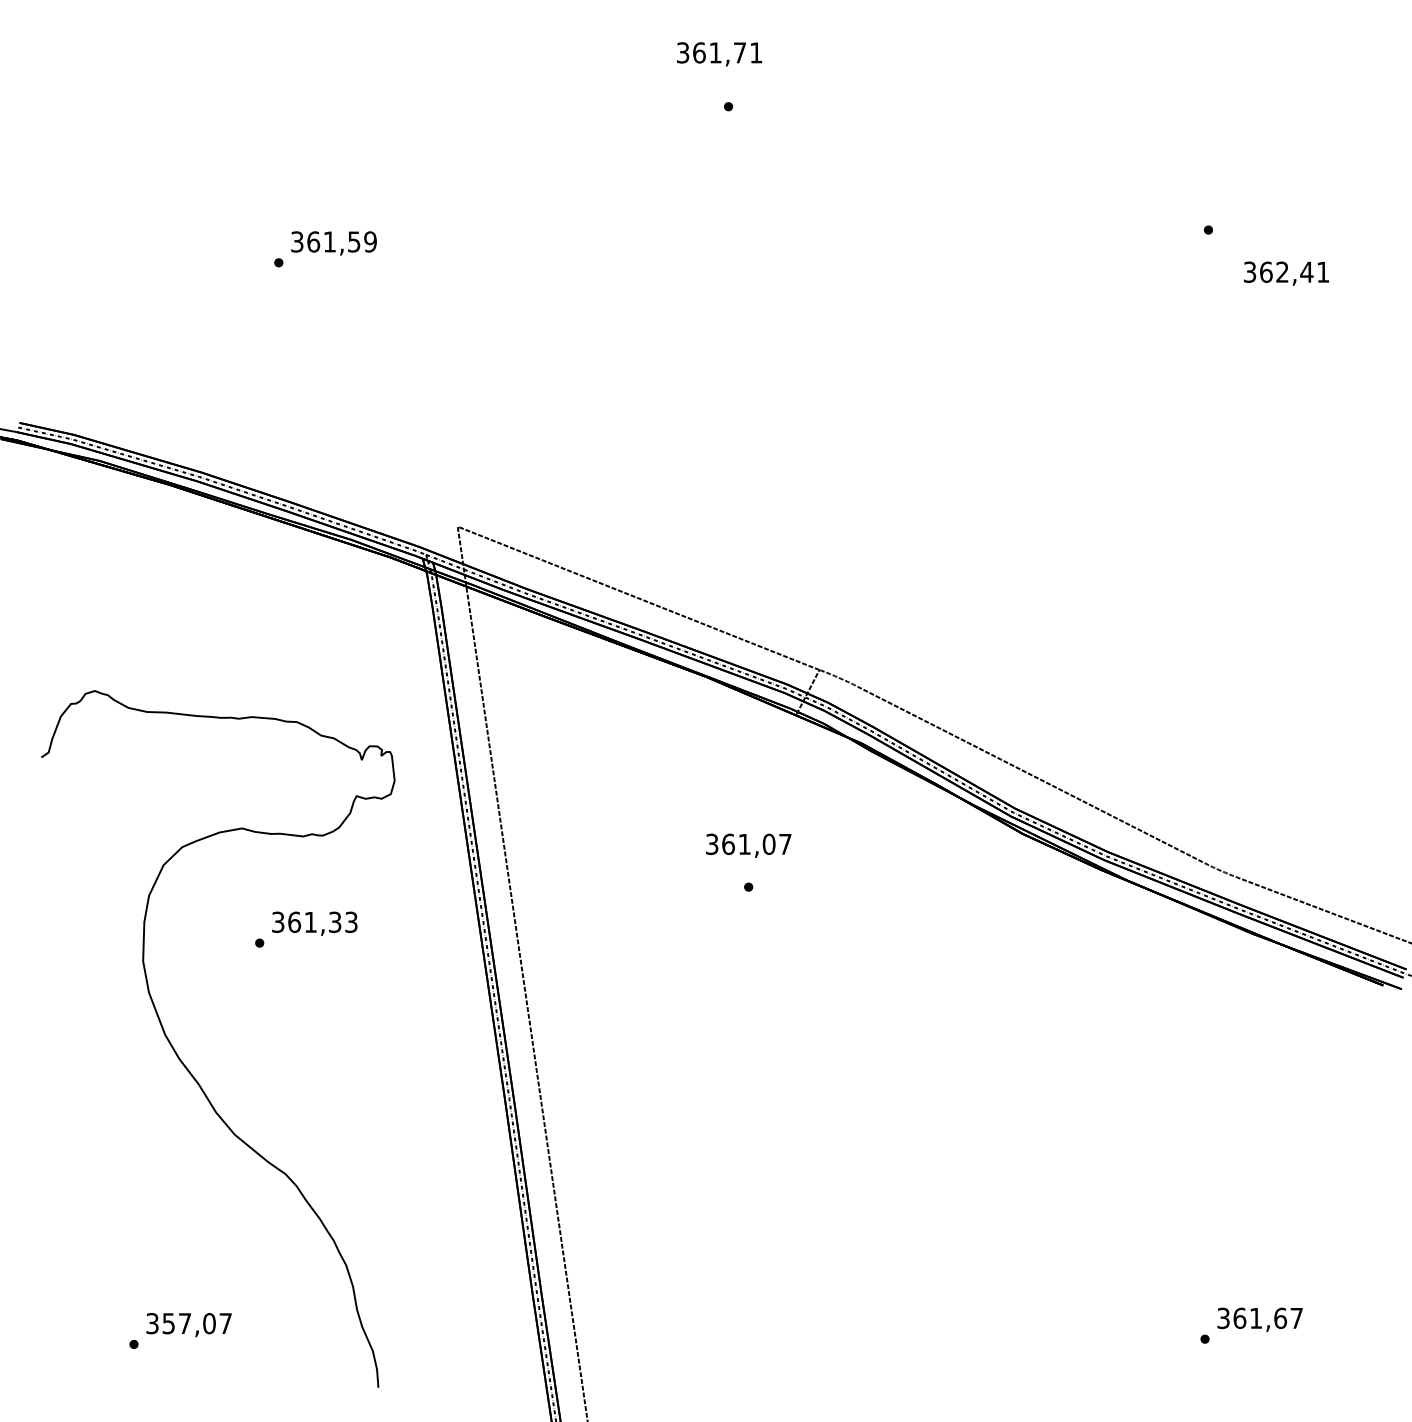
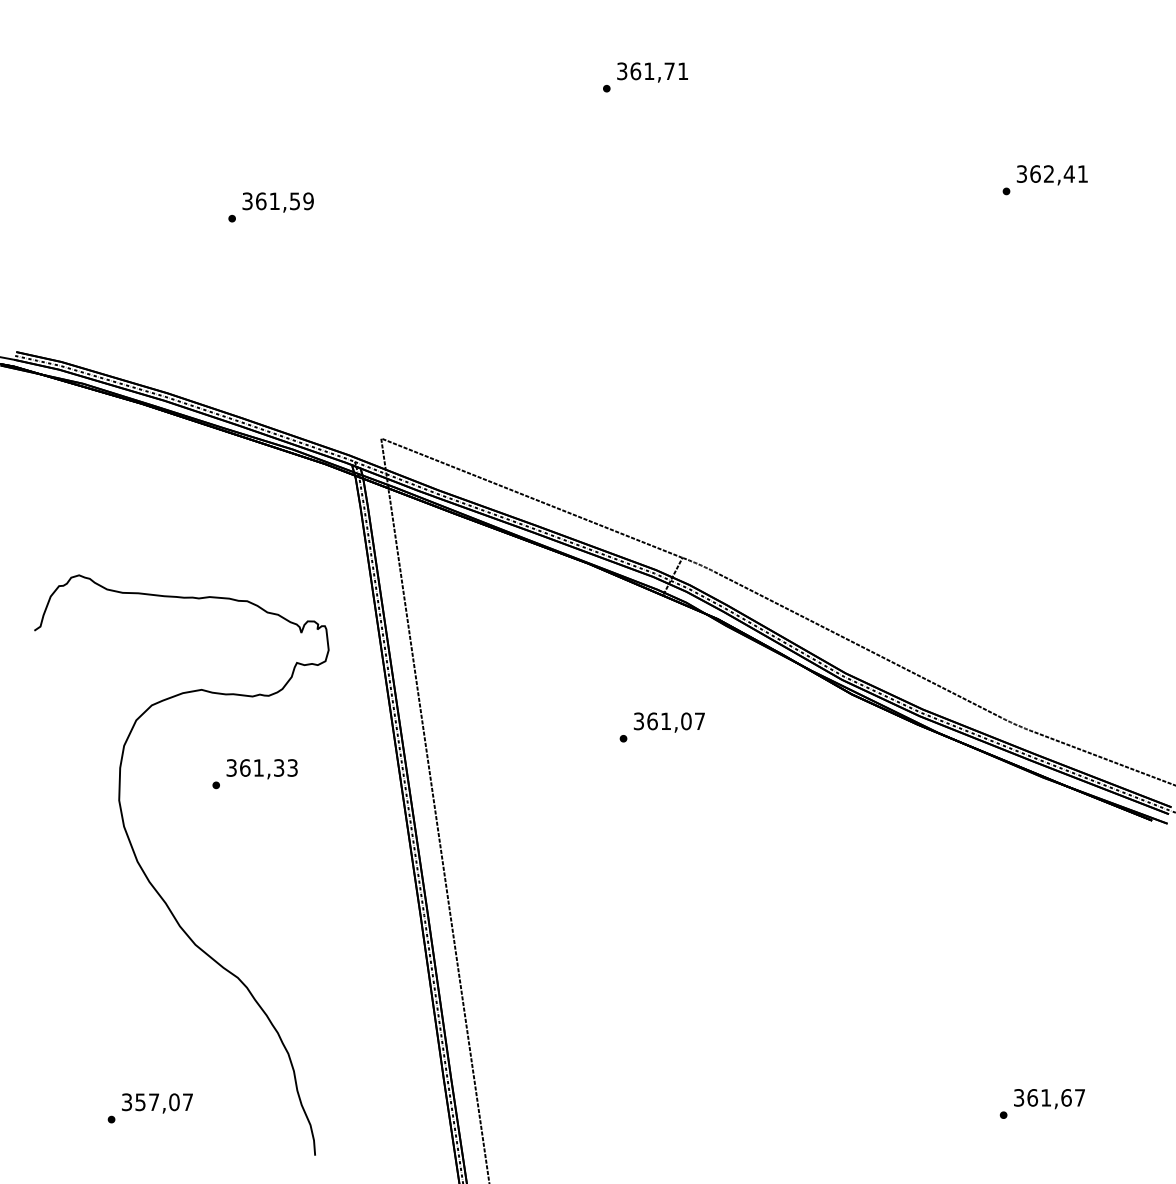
text: (719, 54) -> (652, 72), moved
text: (1286, 273) -> (1052, 175), moved
text: (748, 845) -> (669, 722), moved

